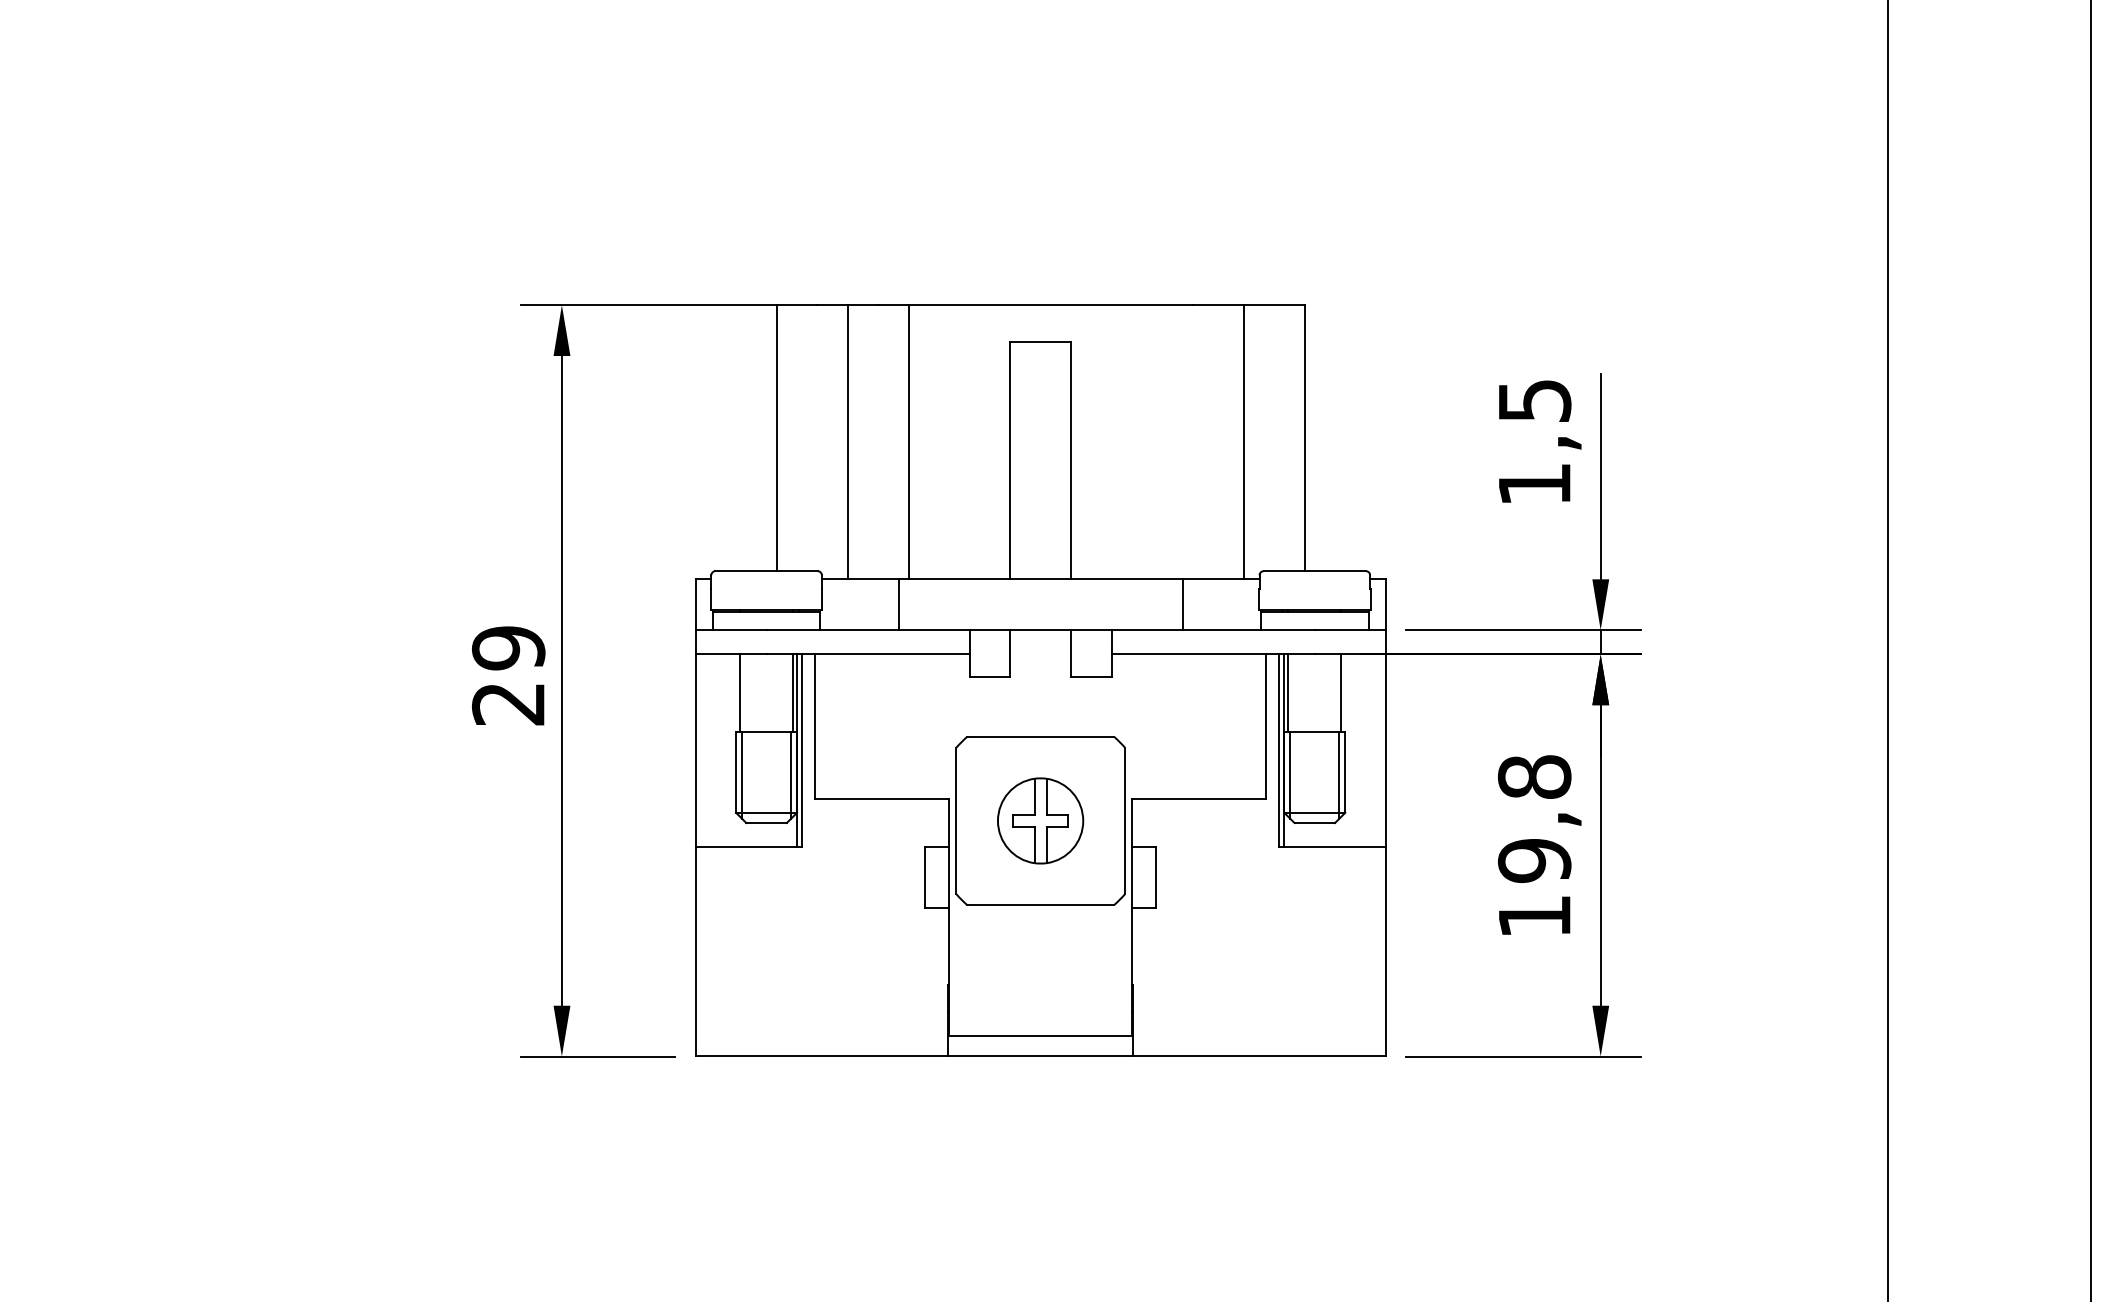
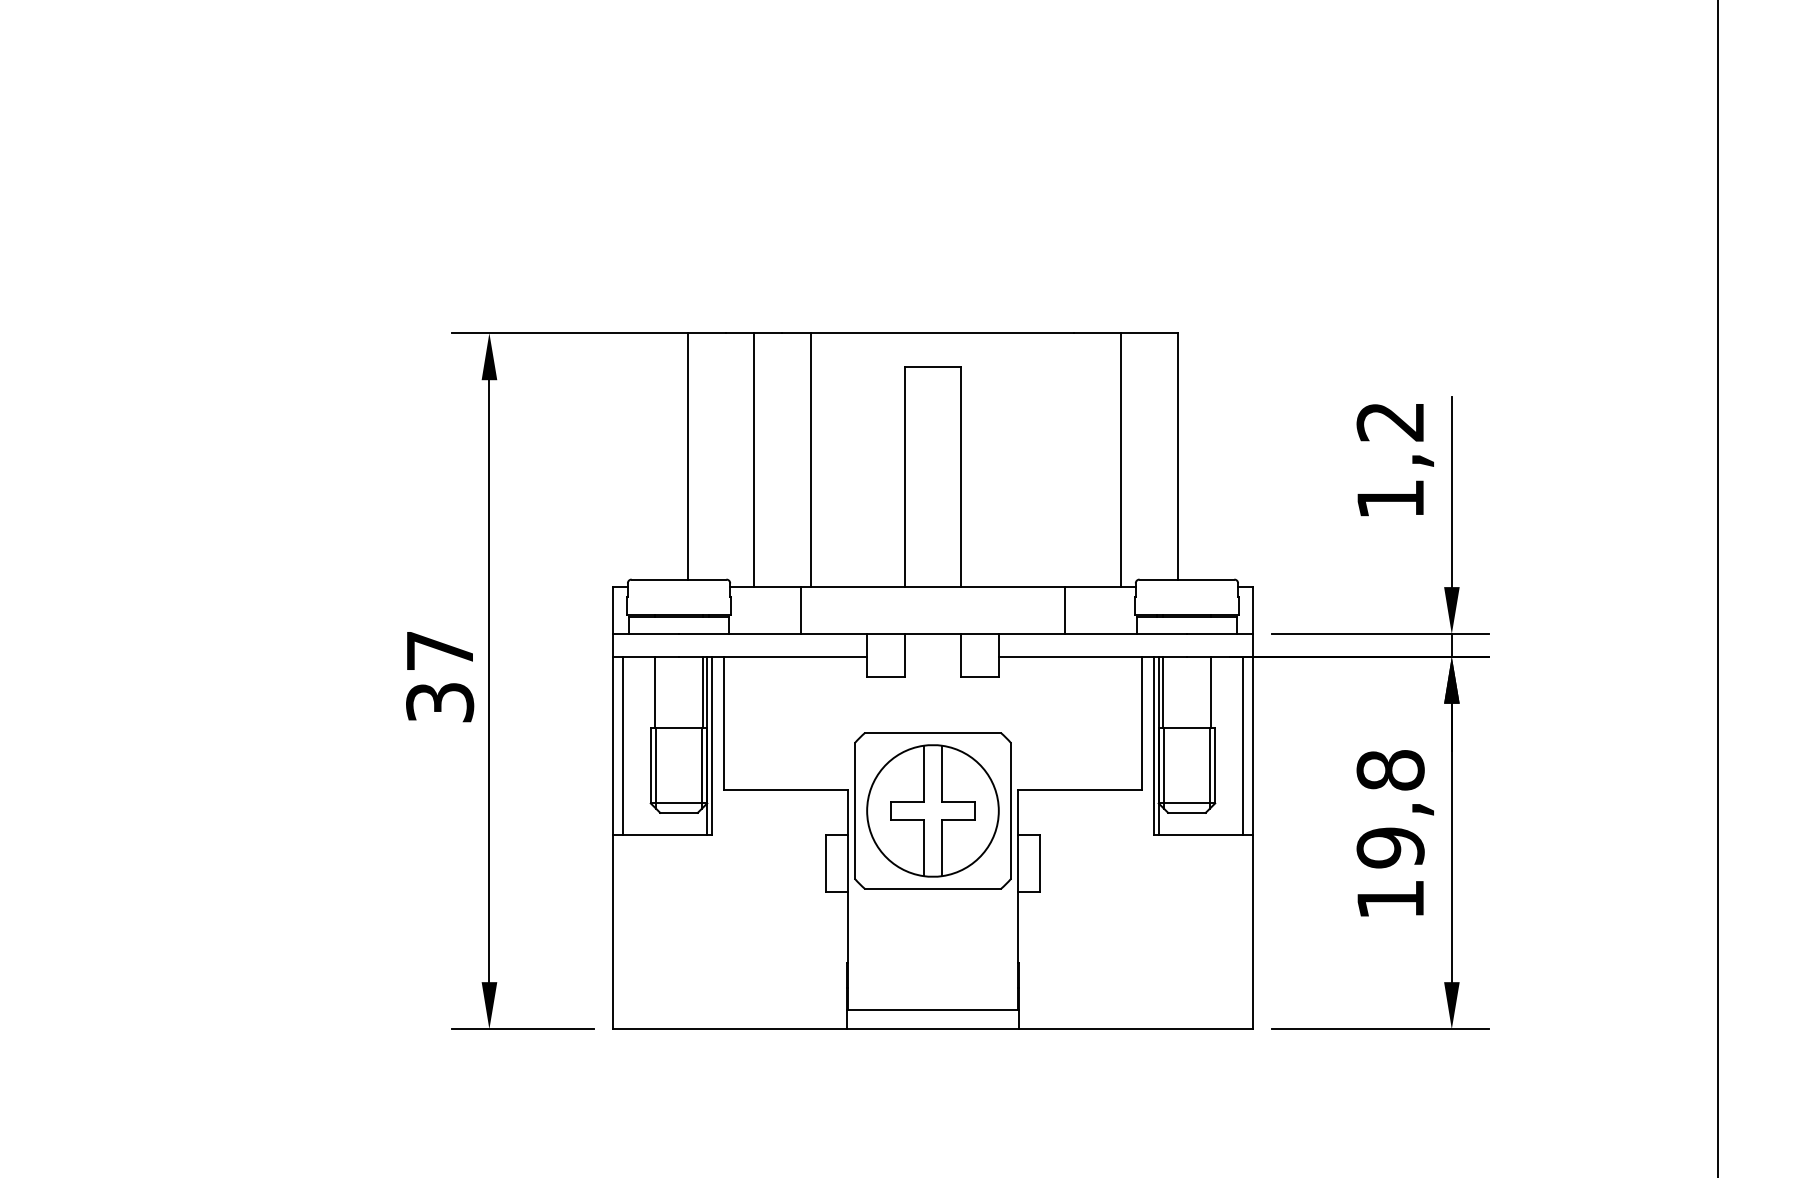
text: (1534, 401) -> (1390, 422), 1,5 -> 1,2
text: (508, 675) -> (439, 676), 29 -> 37
line: (705, 750) -> (622, 745), added
line: (1375, 750) -> (1243, 745), added
part: (1040, 820) -> (932, 810), size x1.67

